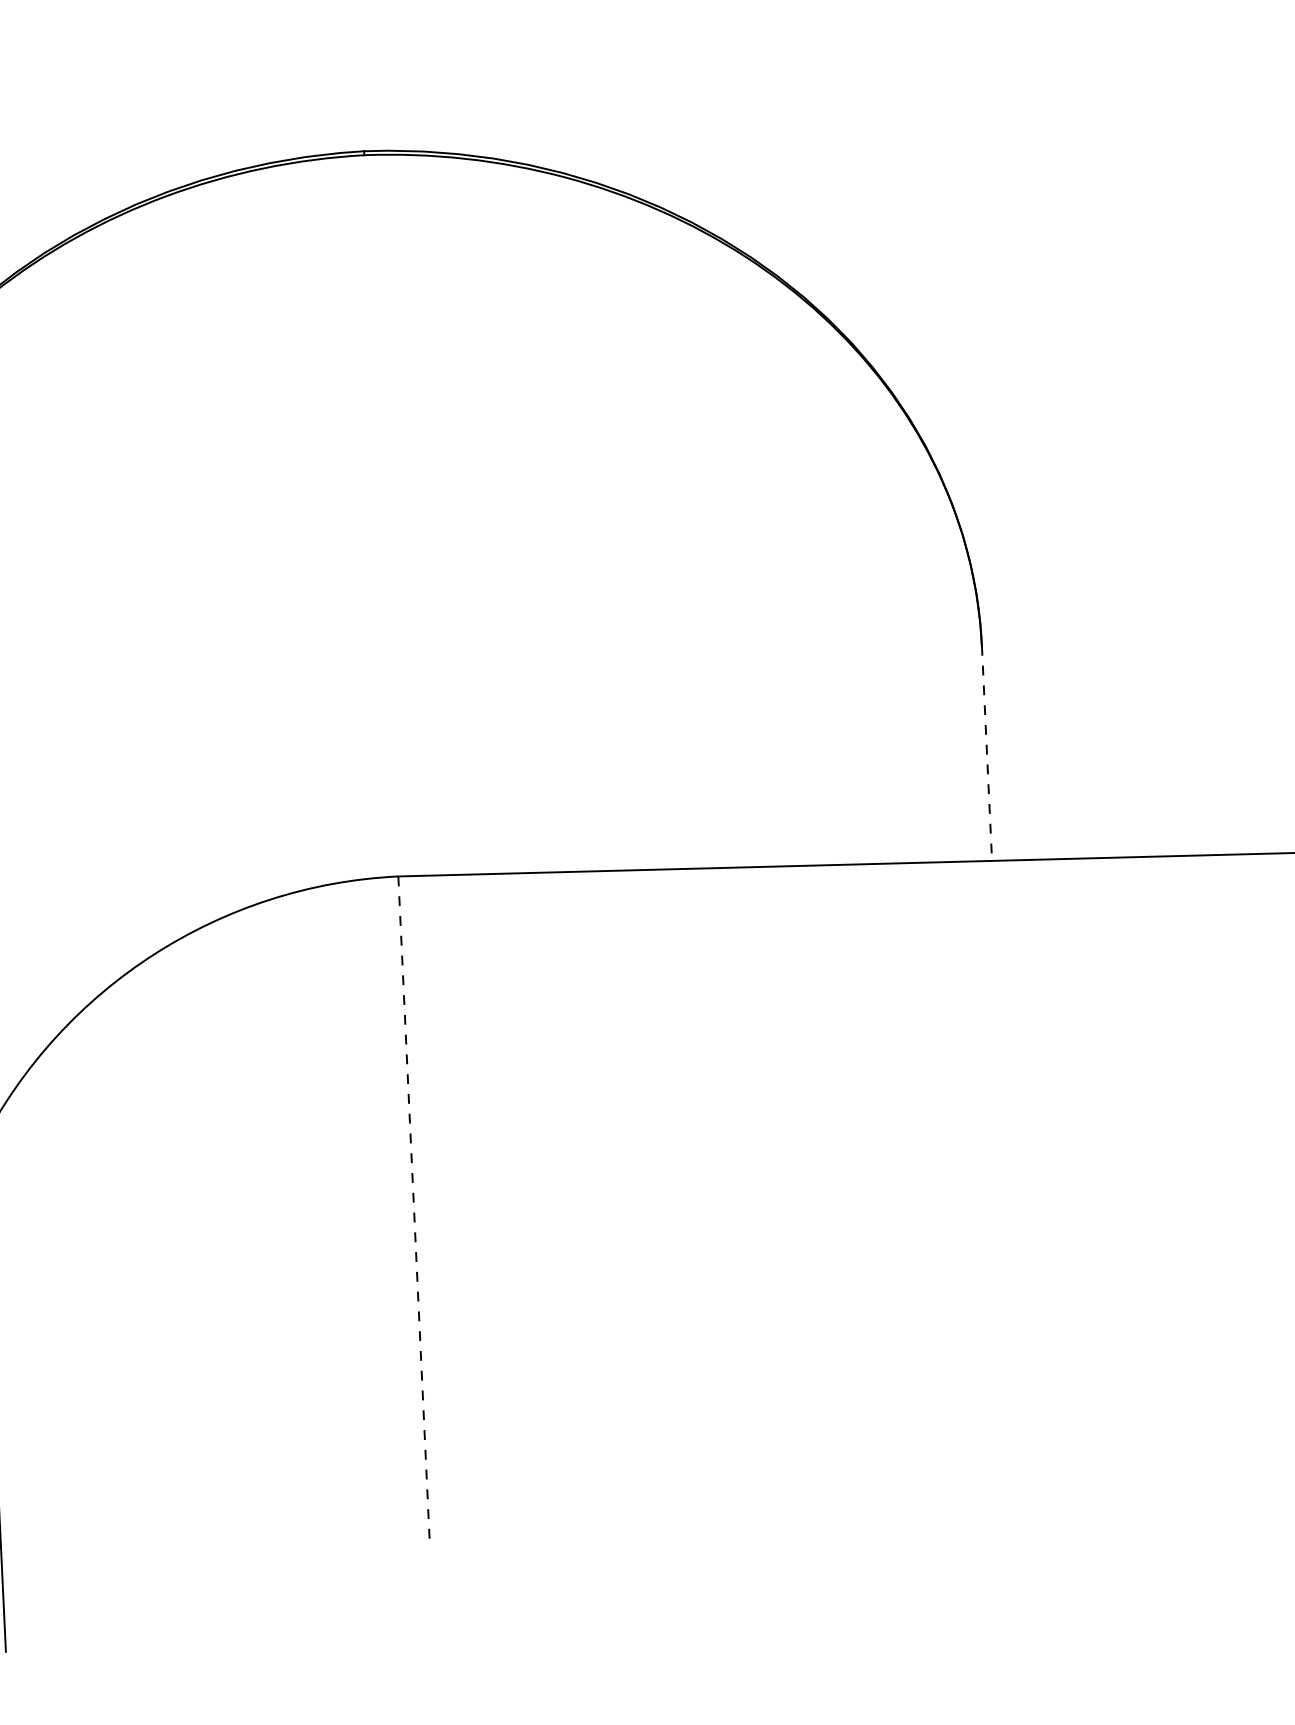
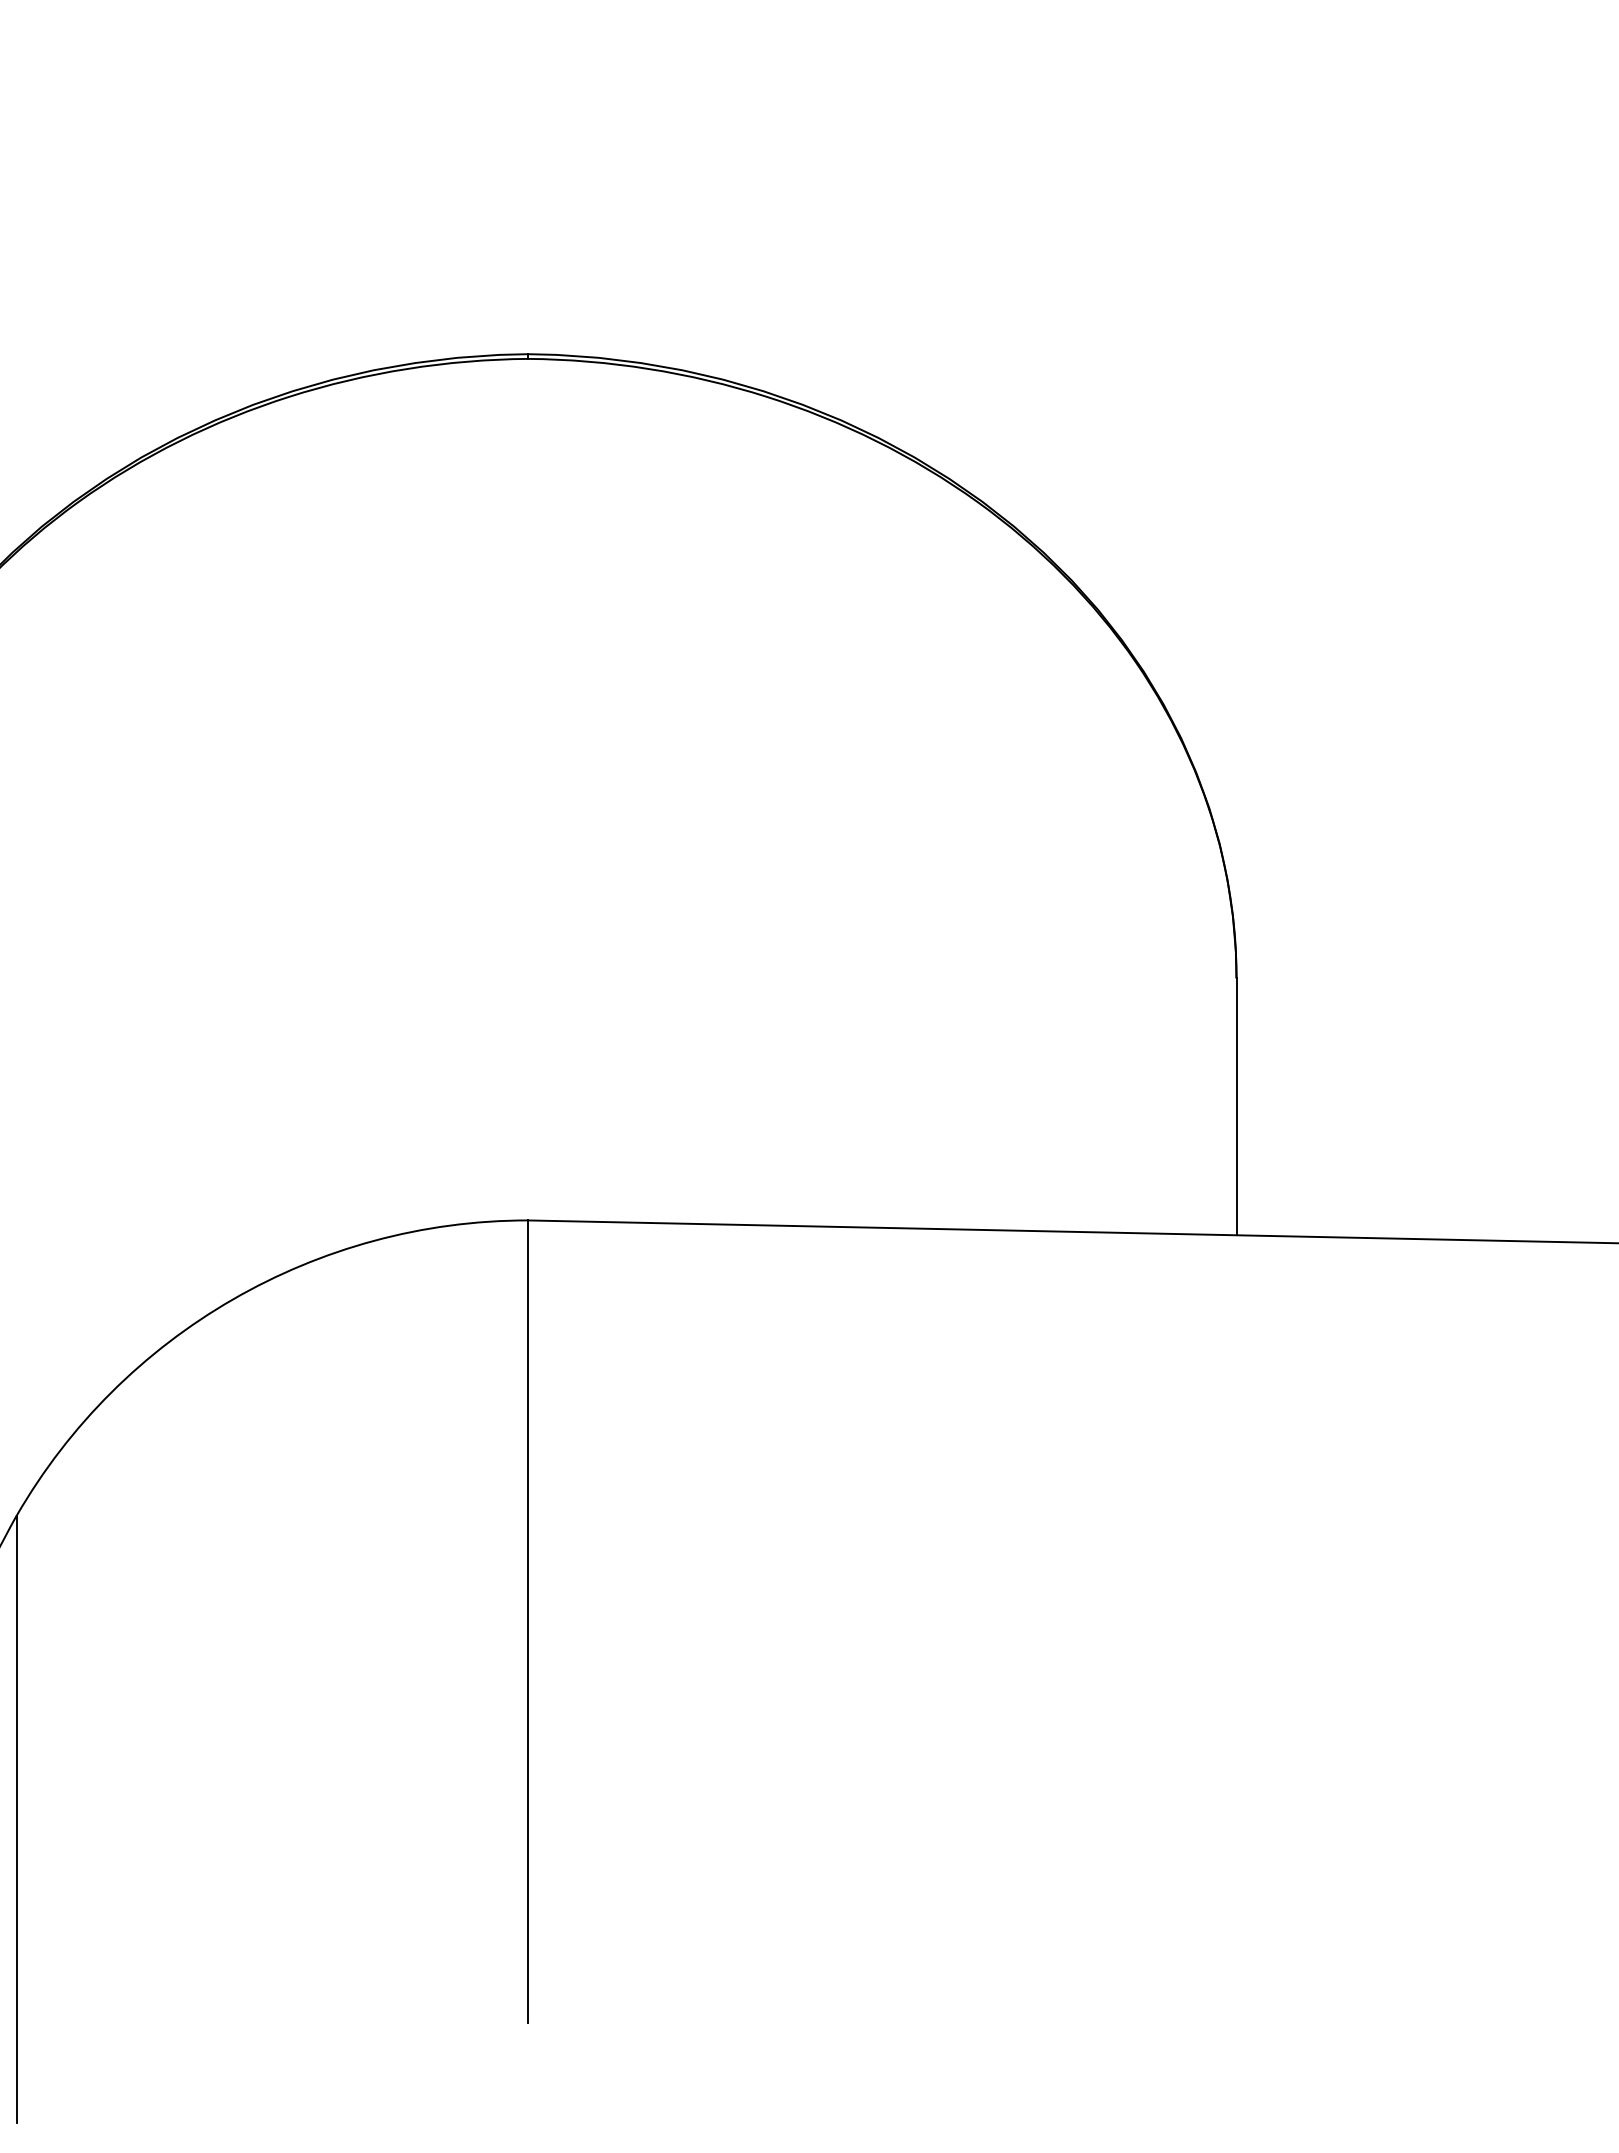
line: (986, 753) -> (1236, 1107), dashed -> solid
line: (414, 1213) -> (528, 1622), dashed -> solid

